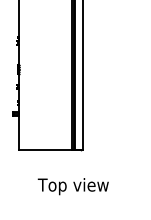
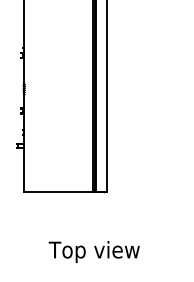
text: (72, 186) -> (93, 251), moved

